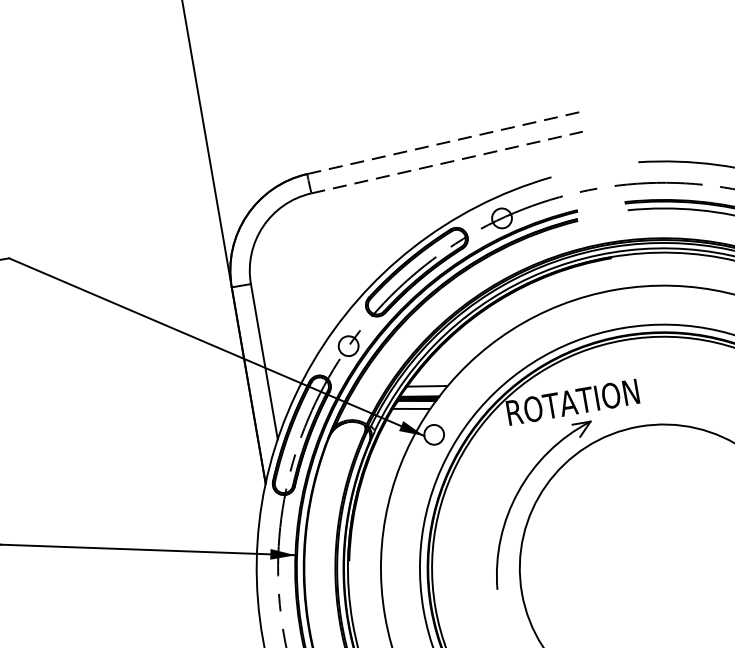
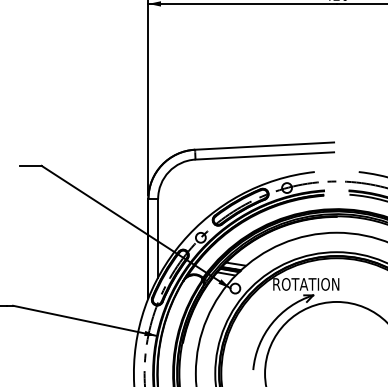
line: (443, 143) -> (264, 146), dashed -> solid
line: (448, 161) -> (265, 155), dashed -> solid

